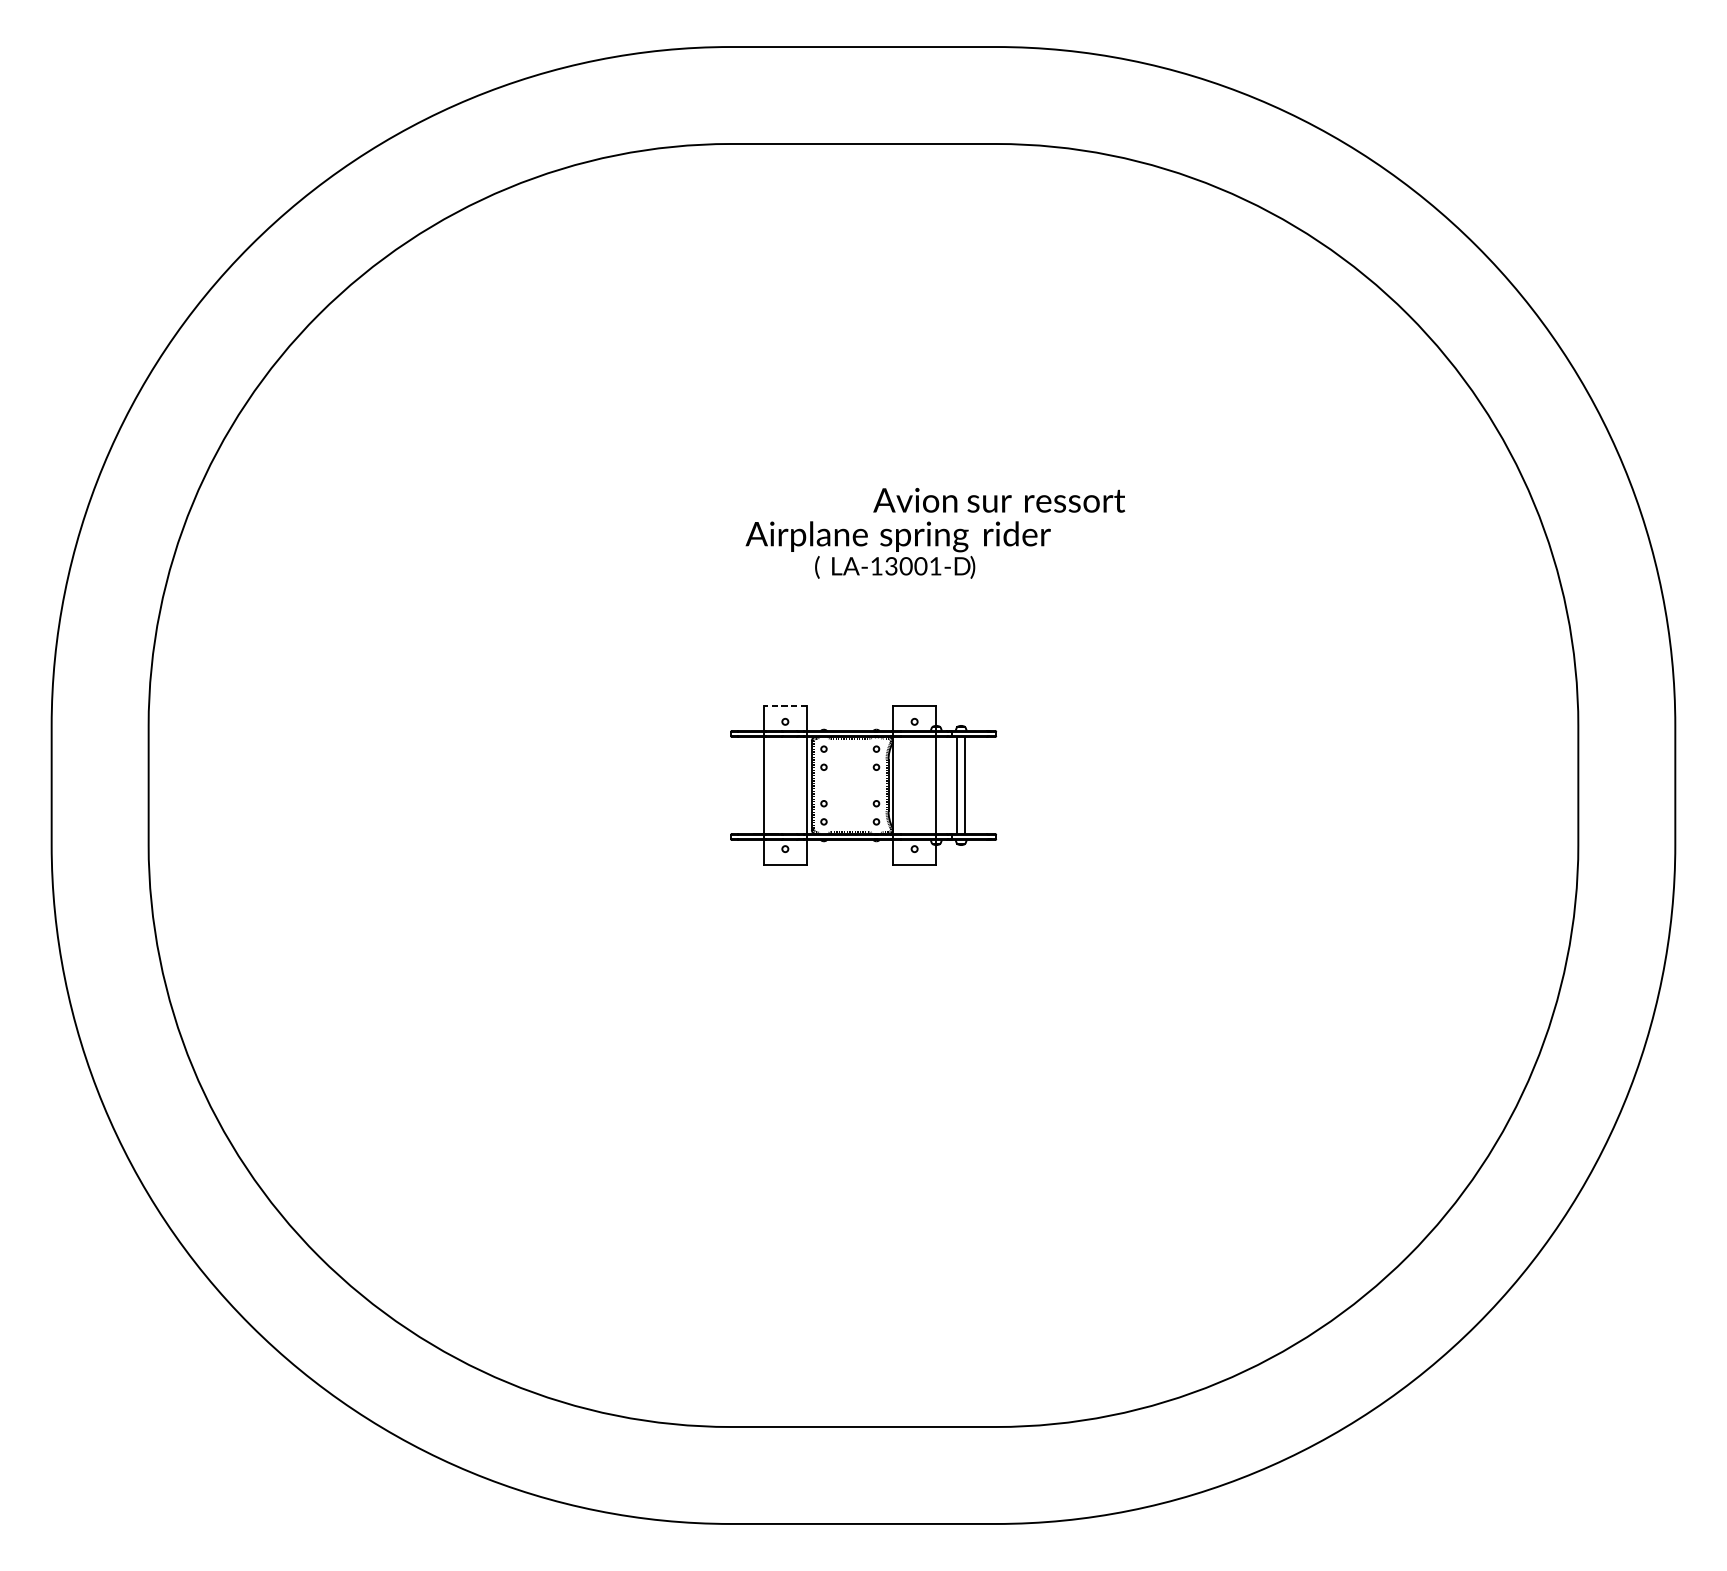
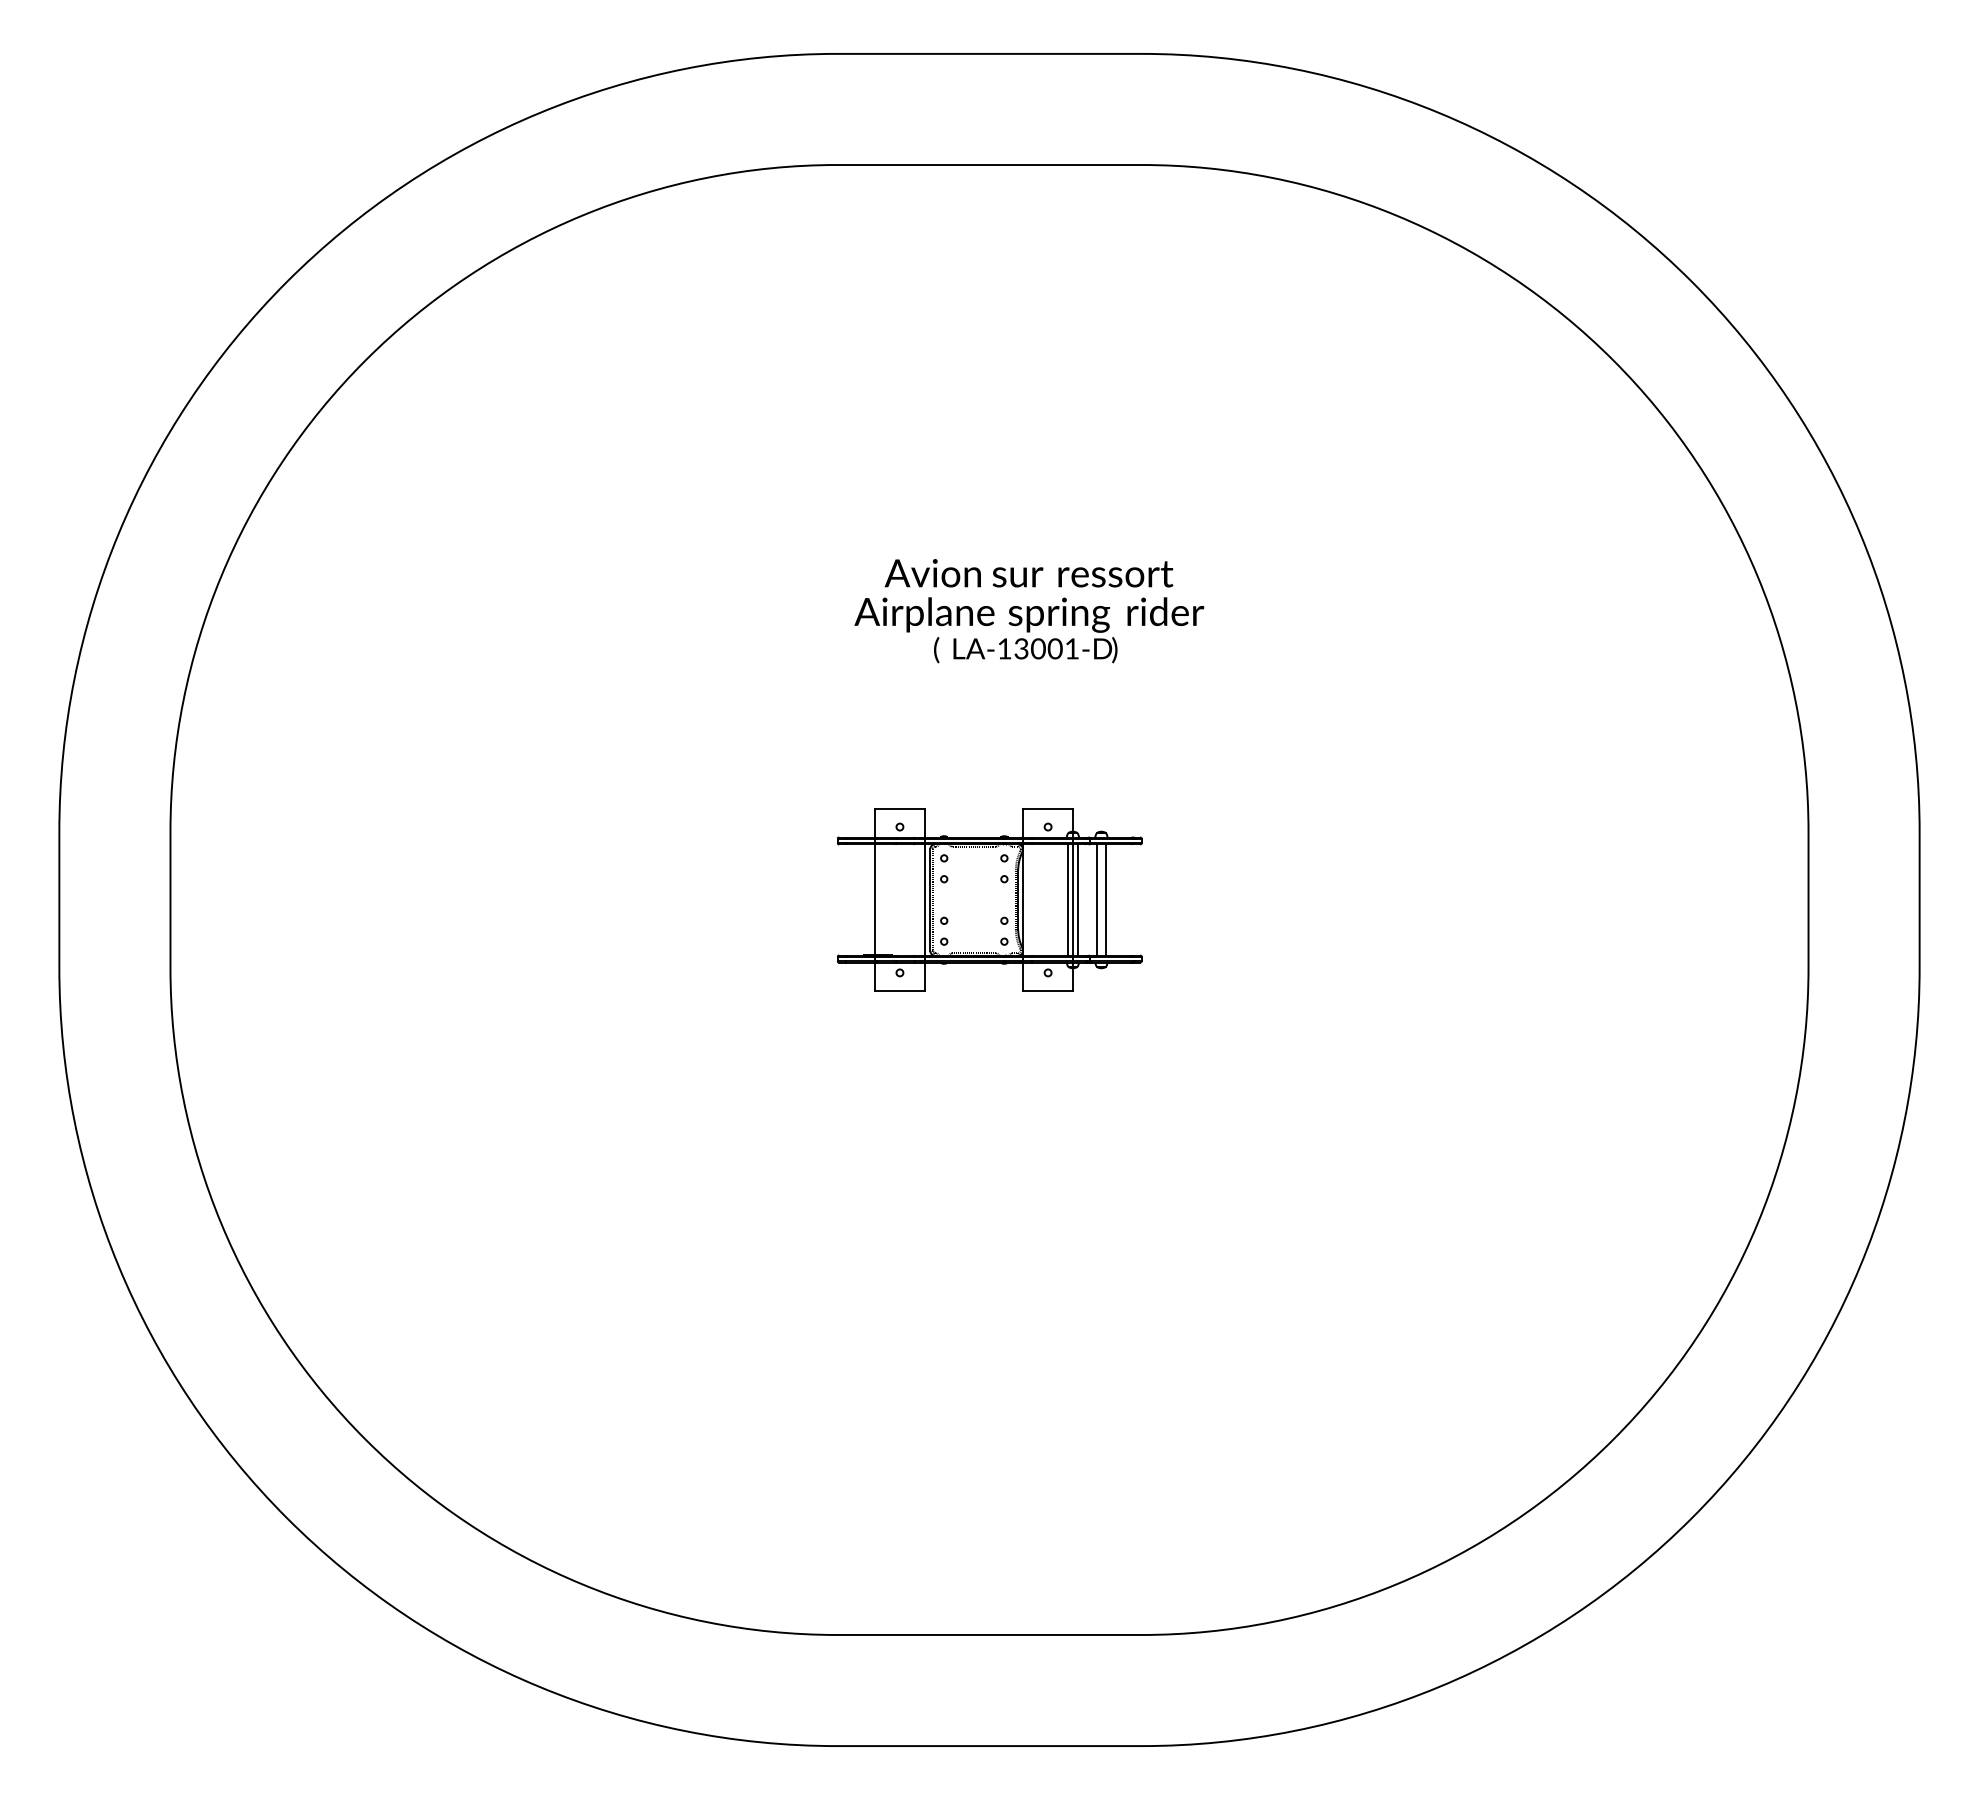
text: (998, 500) -> (1028, 573), moved
line: (784, 705) -> (899, 808), dashed -> solid
line: (932, 785) -> (1068, 899), added
line: (940, 785) -> (1077, 899), added

